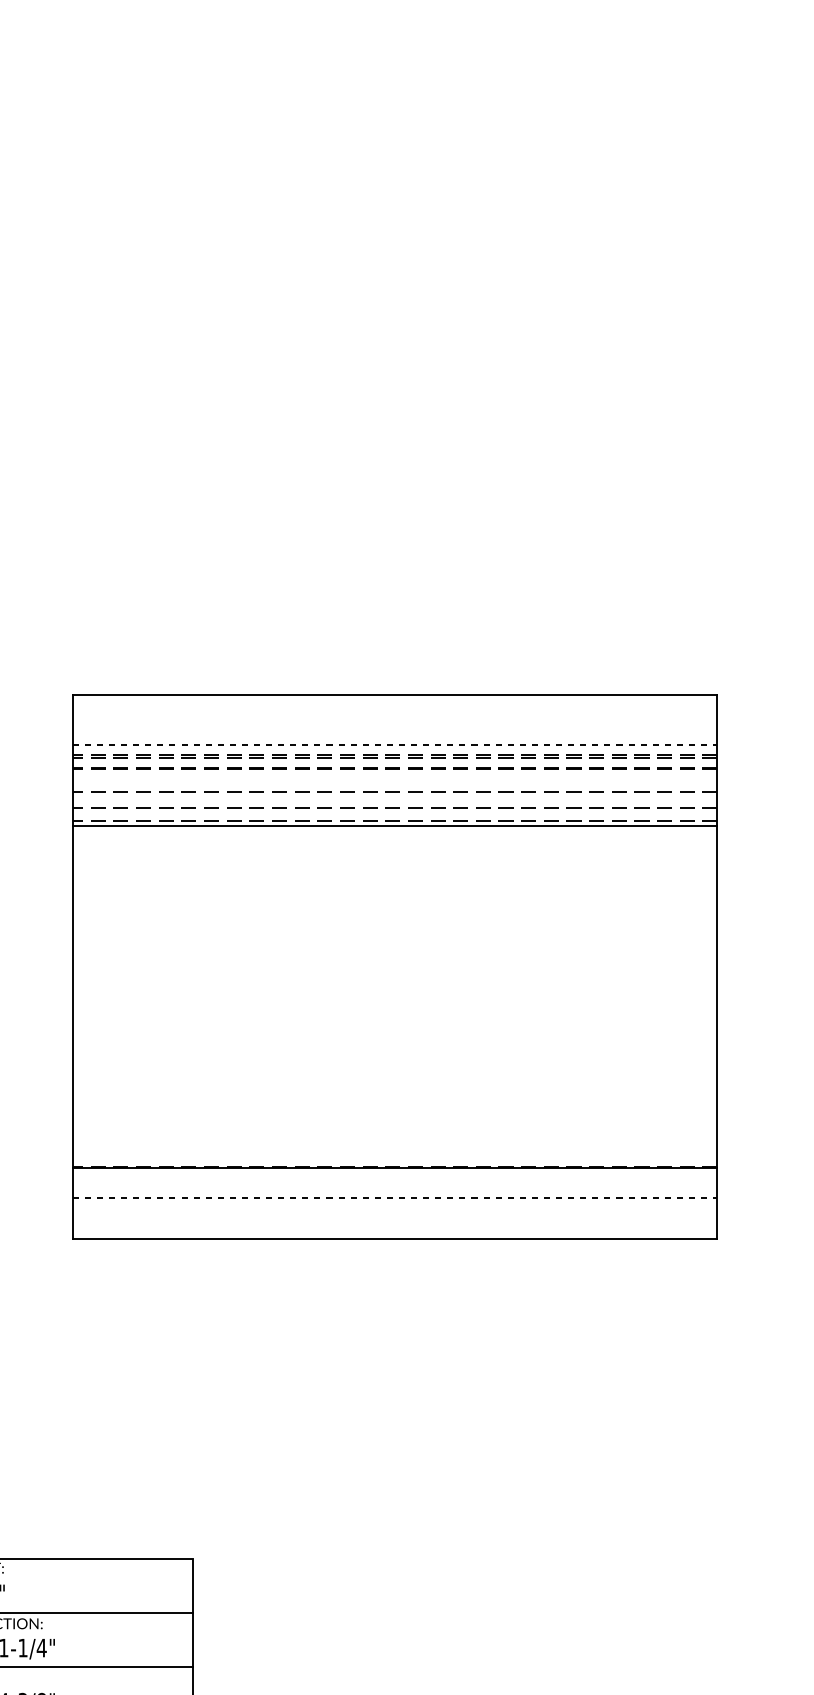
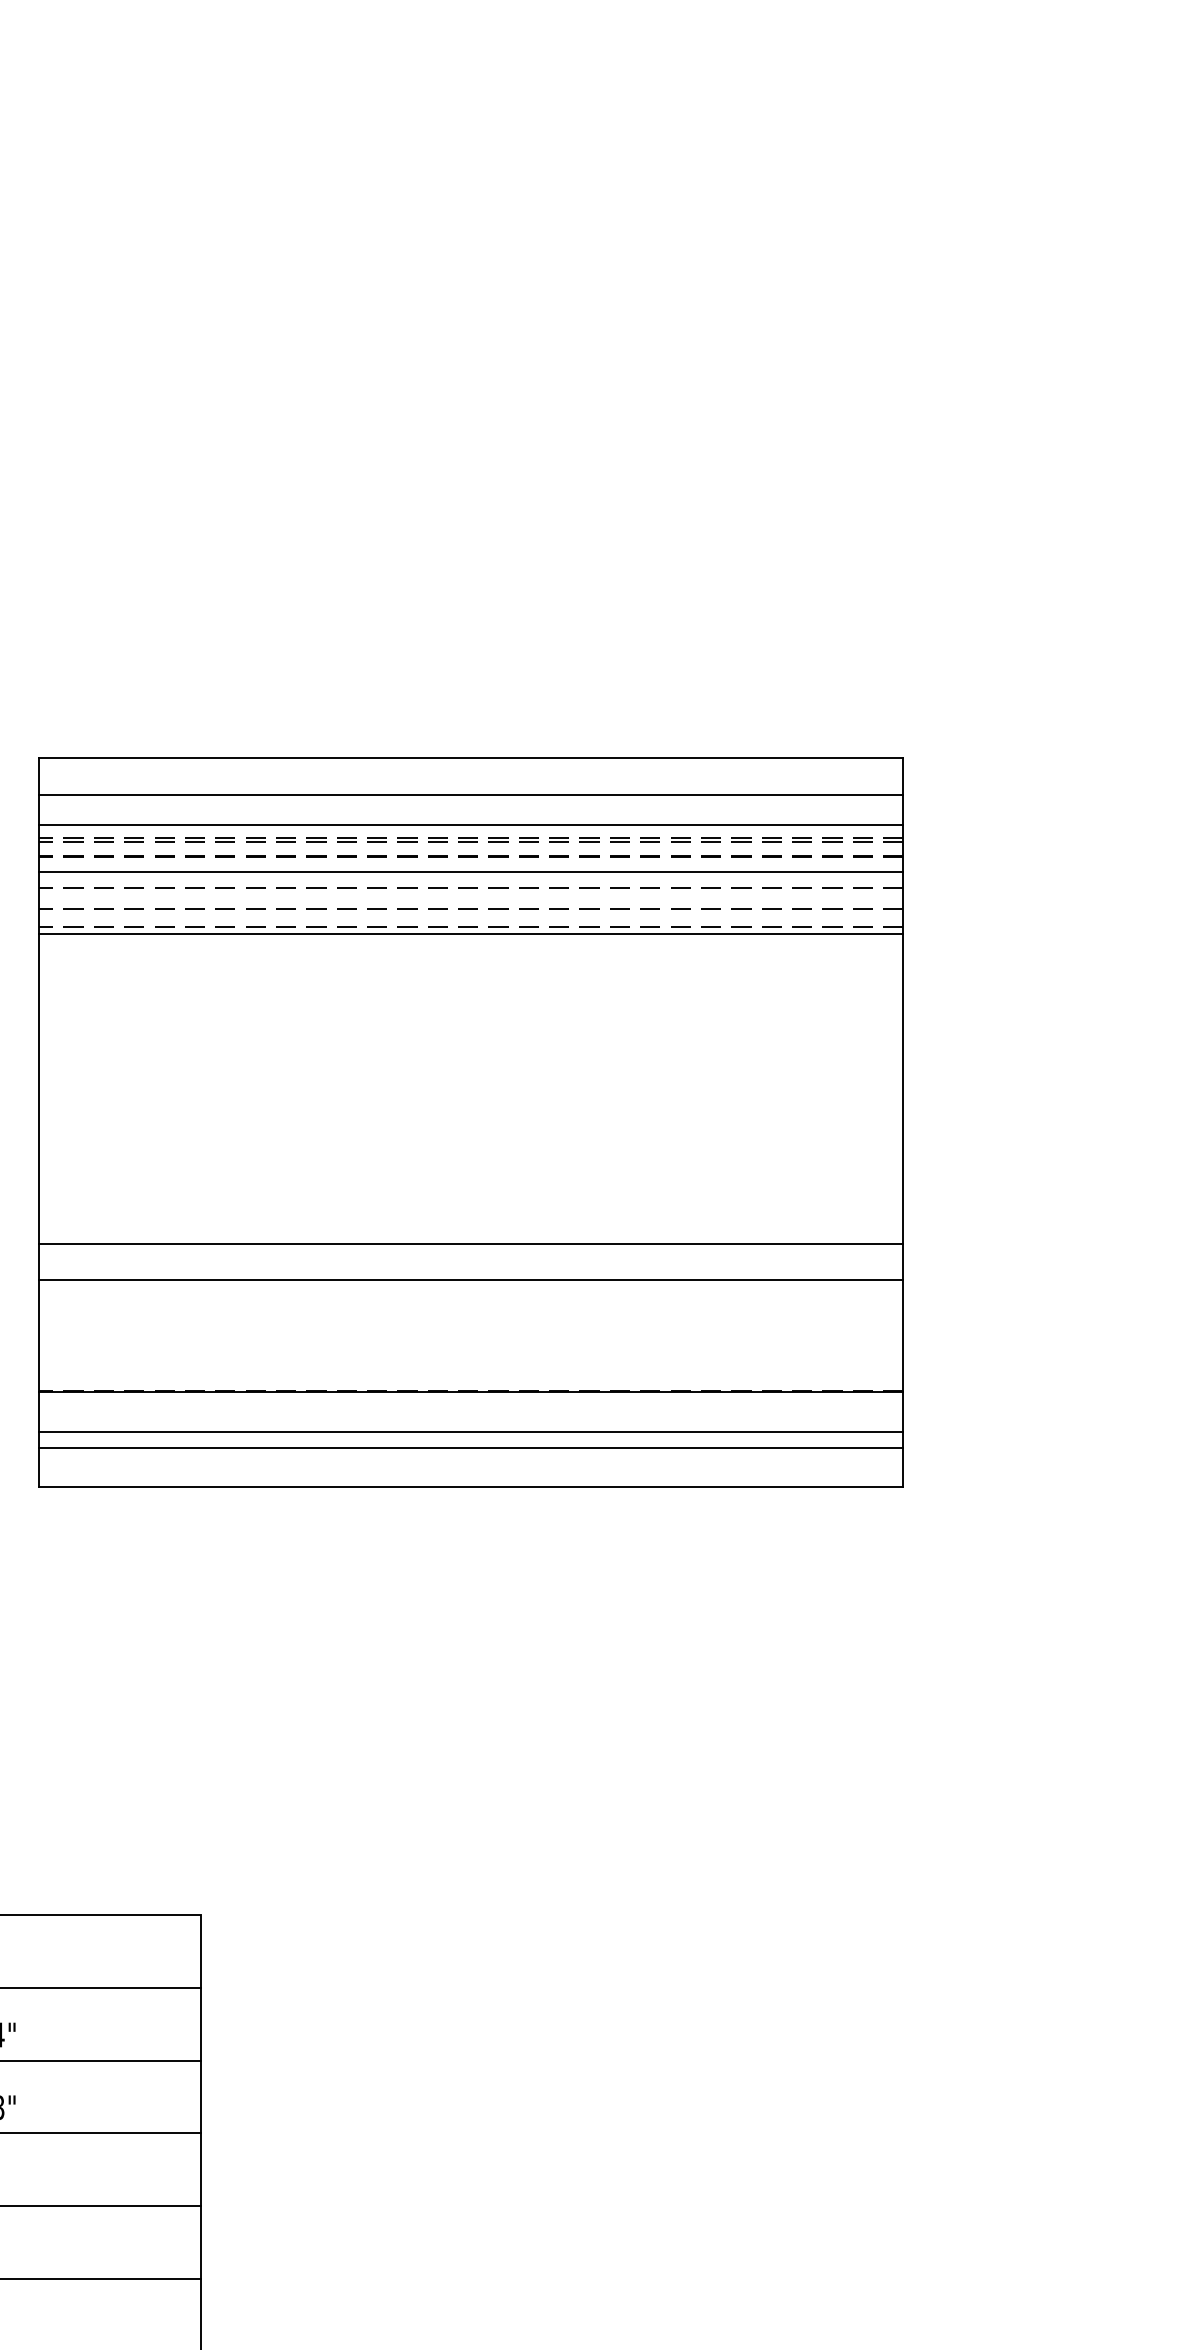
line: (395, 723) -> (471, 795), added
line: (395, 745) -> (471, 825), dashed -> solid
line: (395, 779) -> (471, 871), added
line: (395, 1058) -> (471, 1244), added
line: (395, 1084) -> (471, 1280), added
line: (395, 1197) -> (471, 1431), dashed -> solid
line: (395, 1210) -> (471, 1448), added

